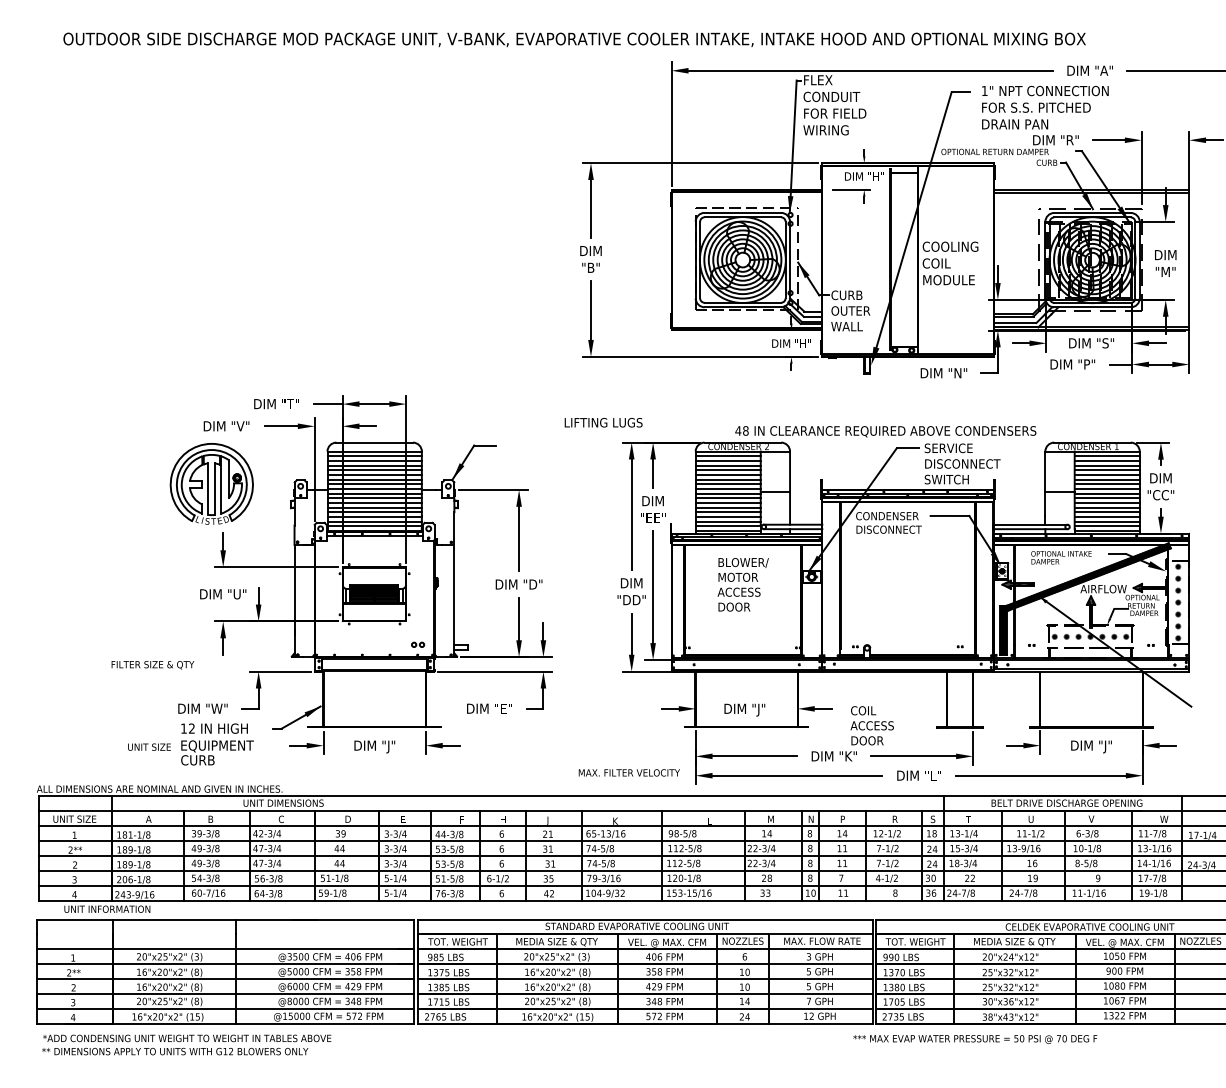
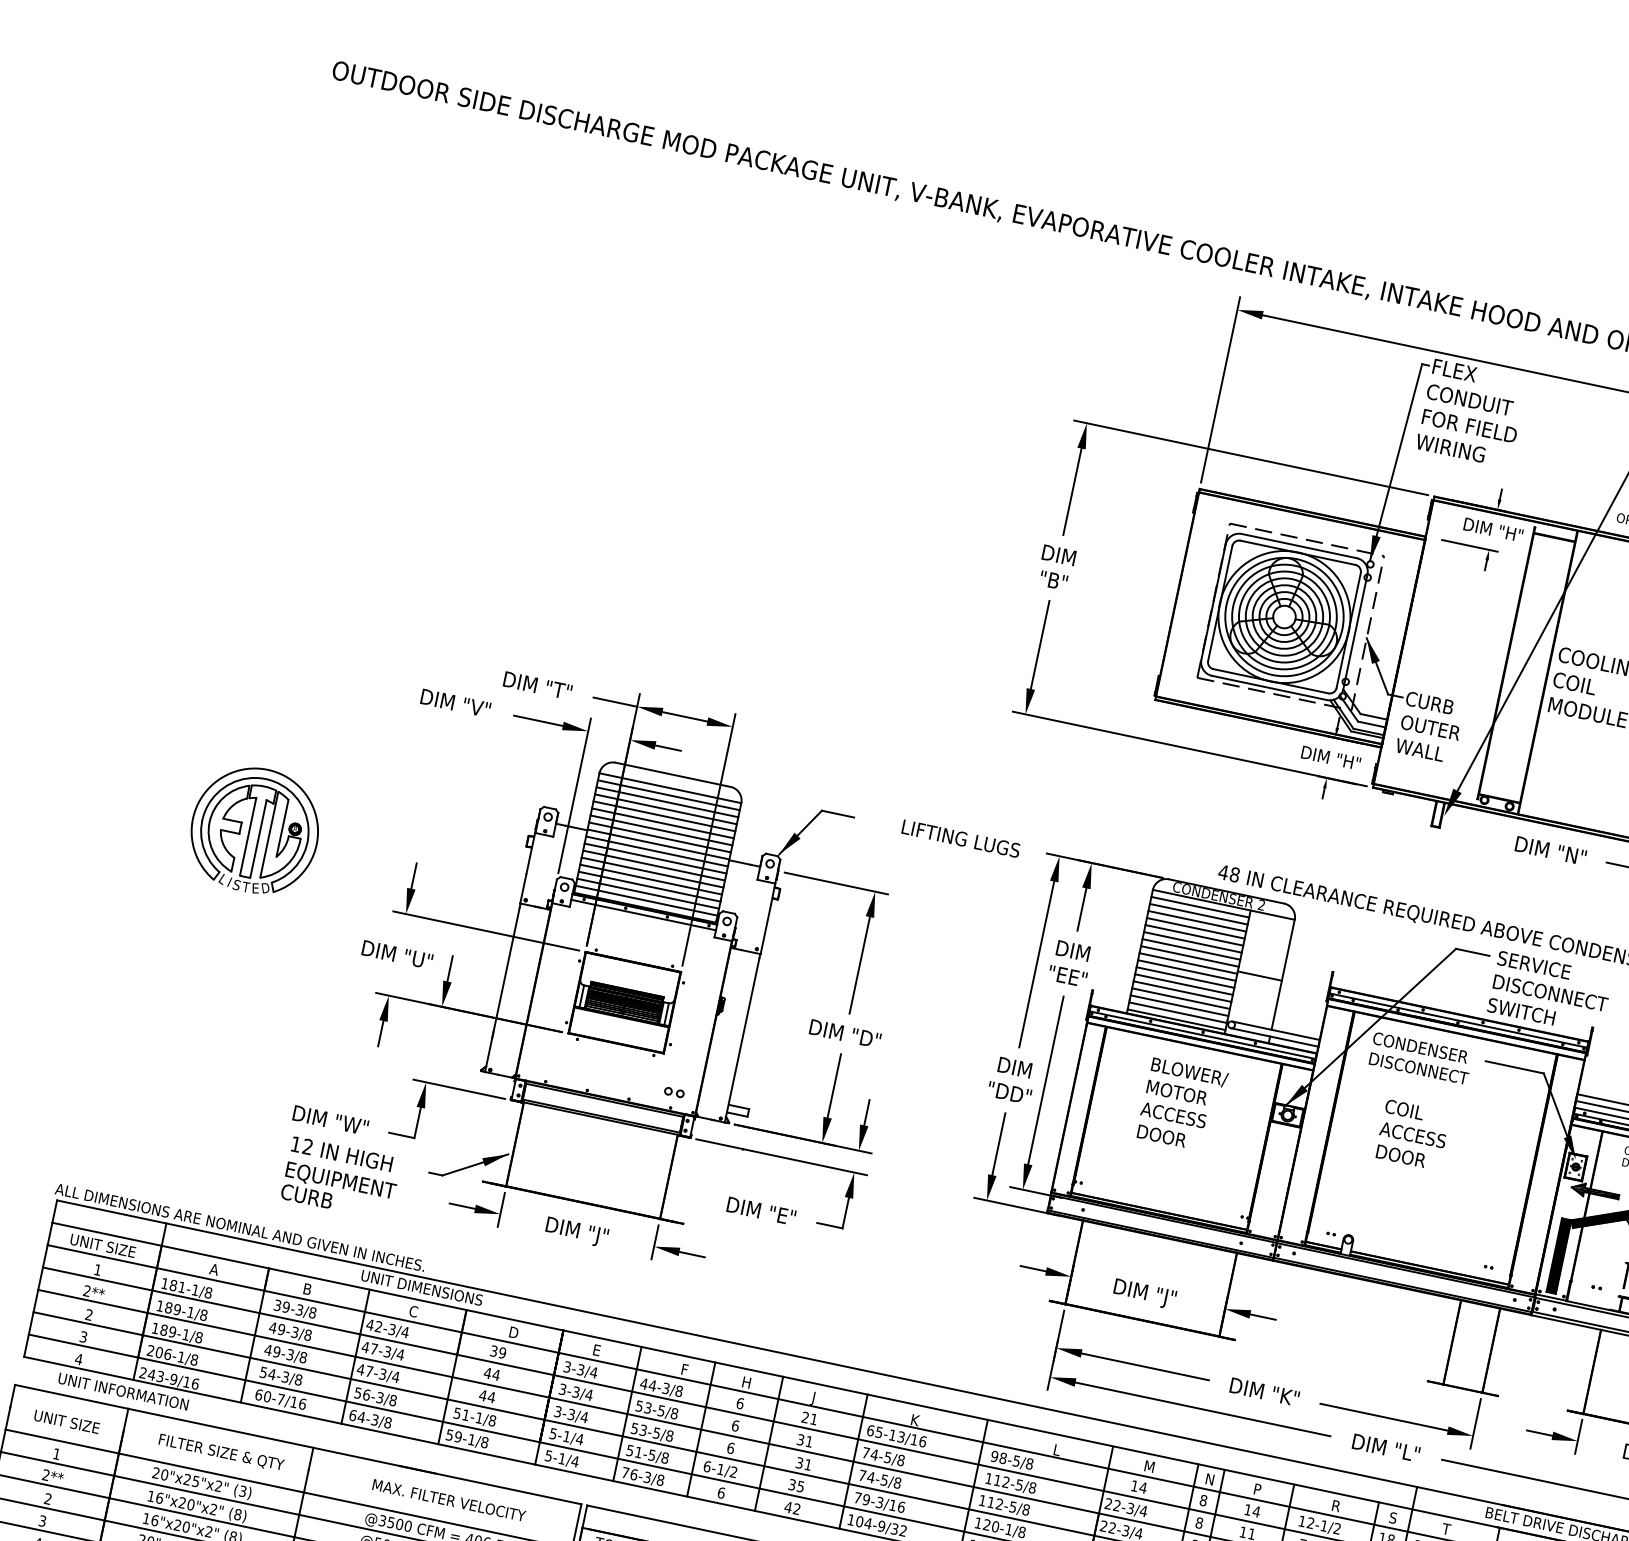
text: (603, 422) -> (960, 838), moved
part: (211, 483) -> (254, 829), moved
text: (152, 665) -> (220, 1453), moved
text: (871, 725) -> (1411, 1134), moved
text: (149, 746) -> (67, 1420), moved
text: (628, 772) -> (447, 1499), moved

